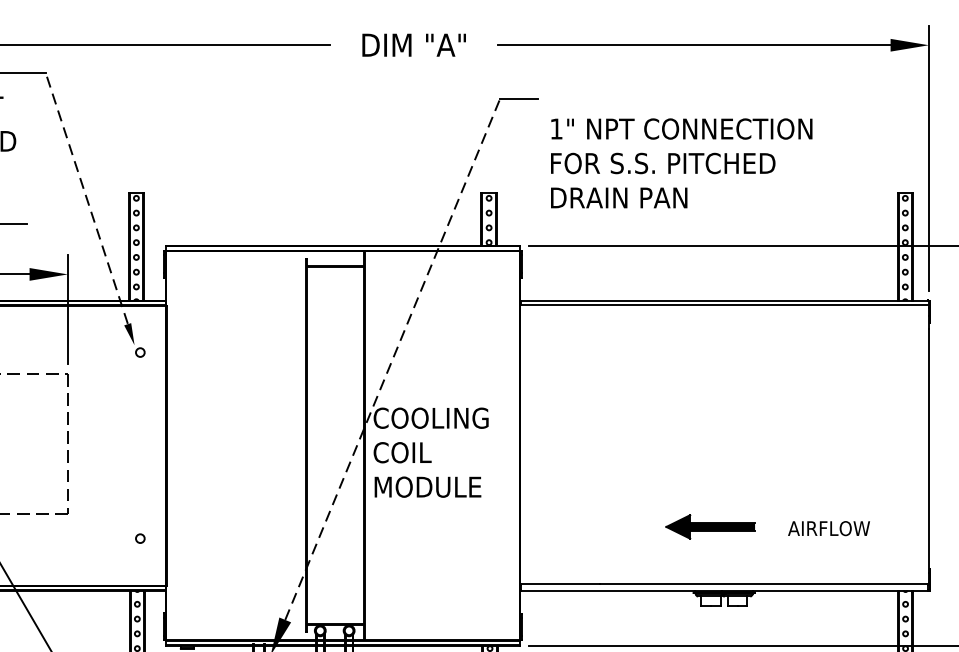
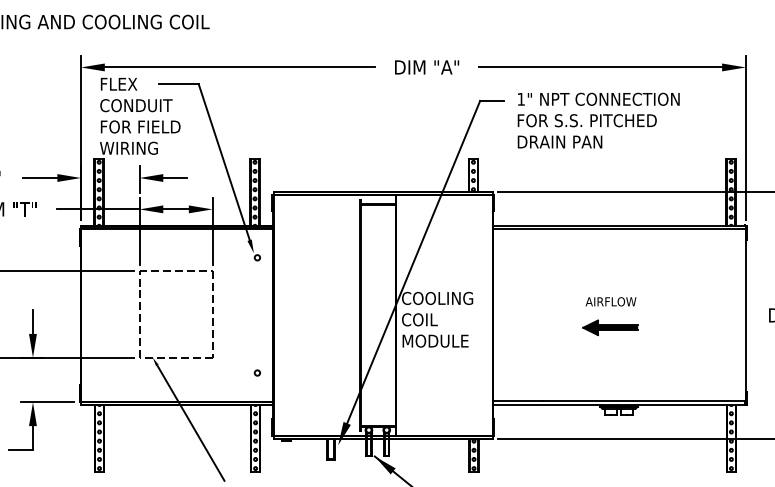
text: (681, 163) -> (598, 120), moved
line: (87, 198) -> (224, 162), dashed -> solid
line: (392, 358) -> (413, 261), dashed -> solid
part: (710, 526) -> (610, 327), moved
text: (828, 528) -> (610, 301), moved

